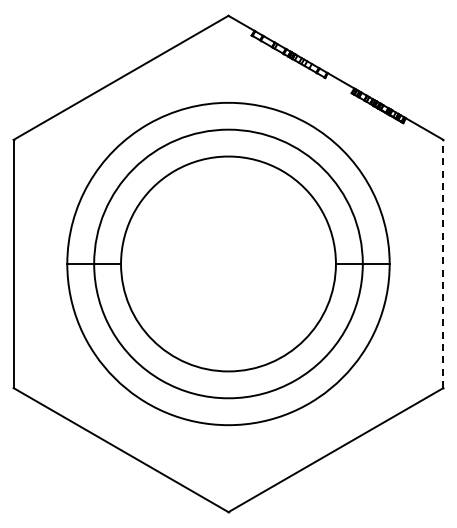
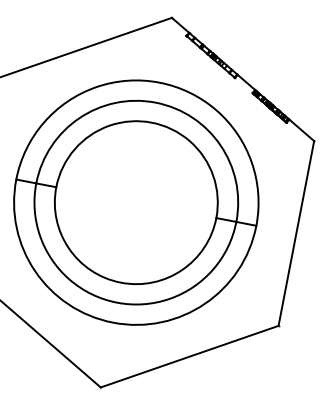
line: (443, 263) -> (296, 233), dashed -> solid

